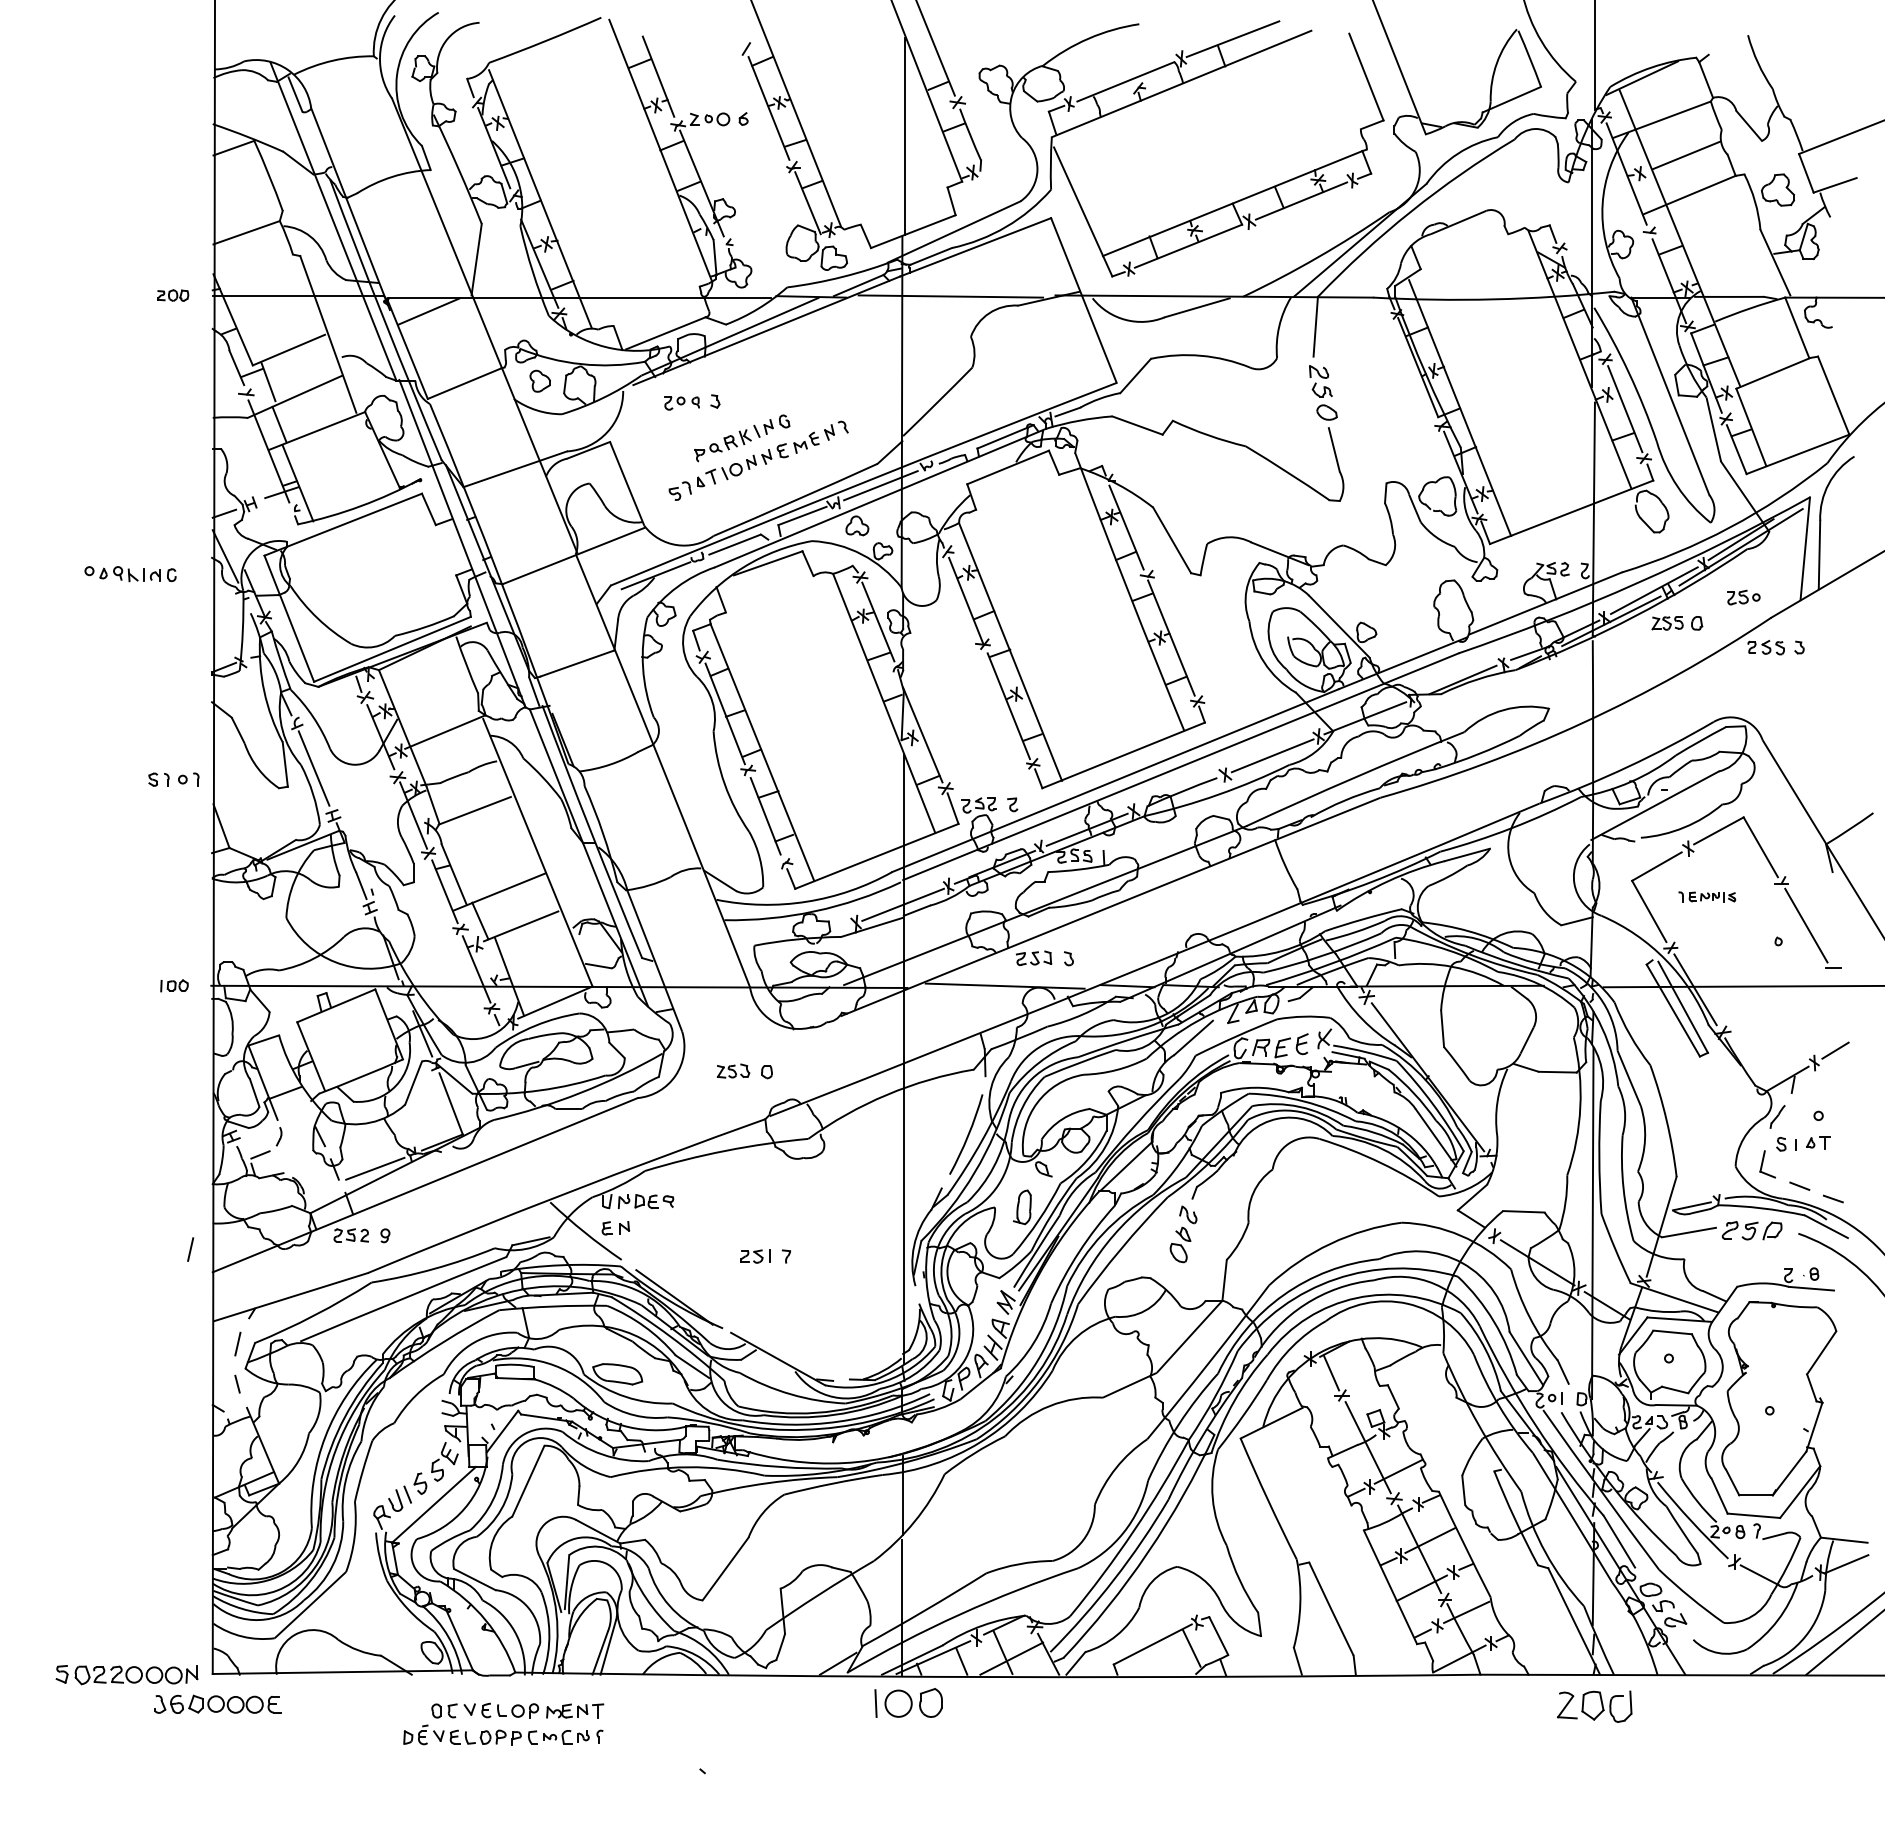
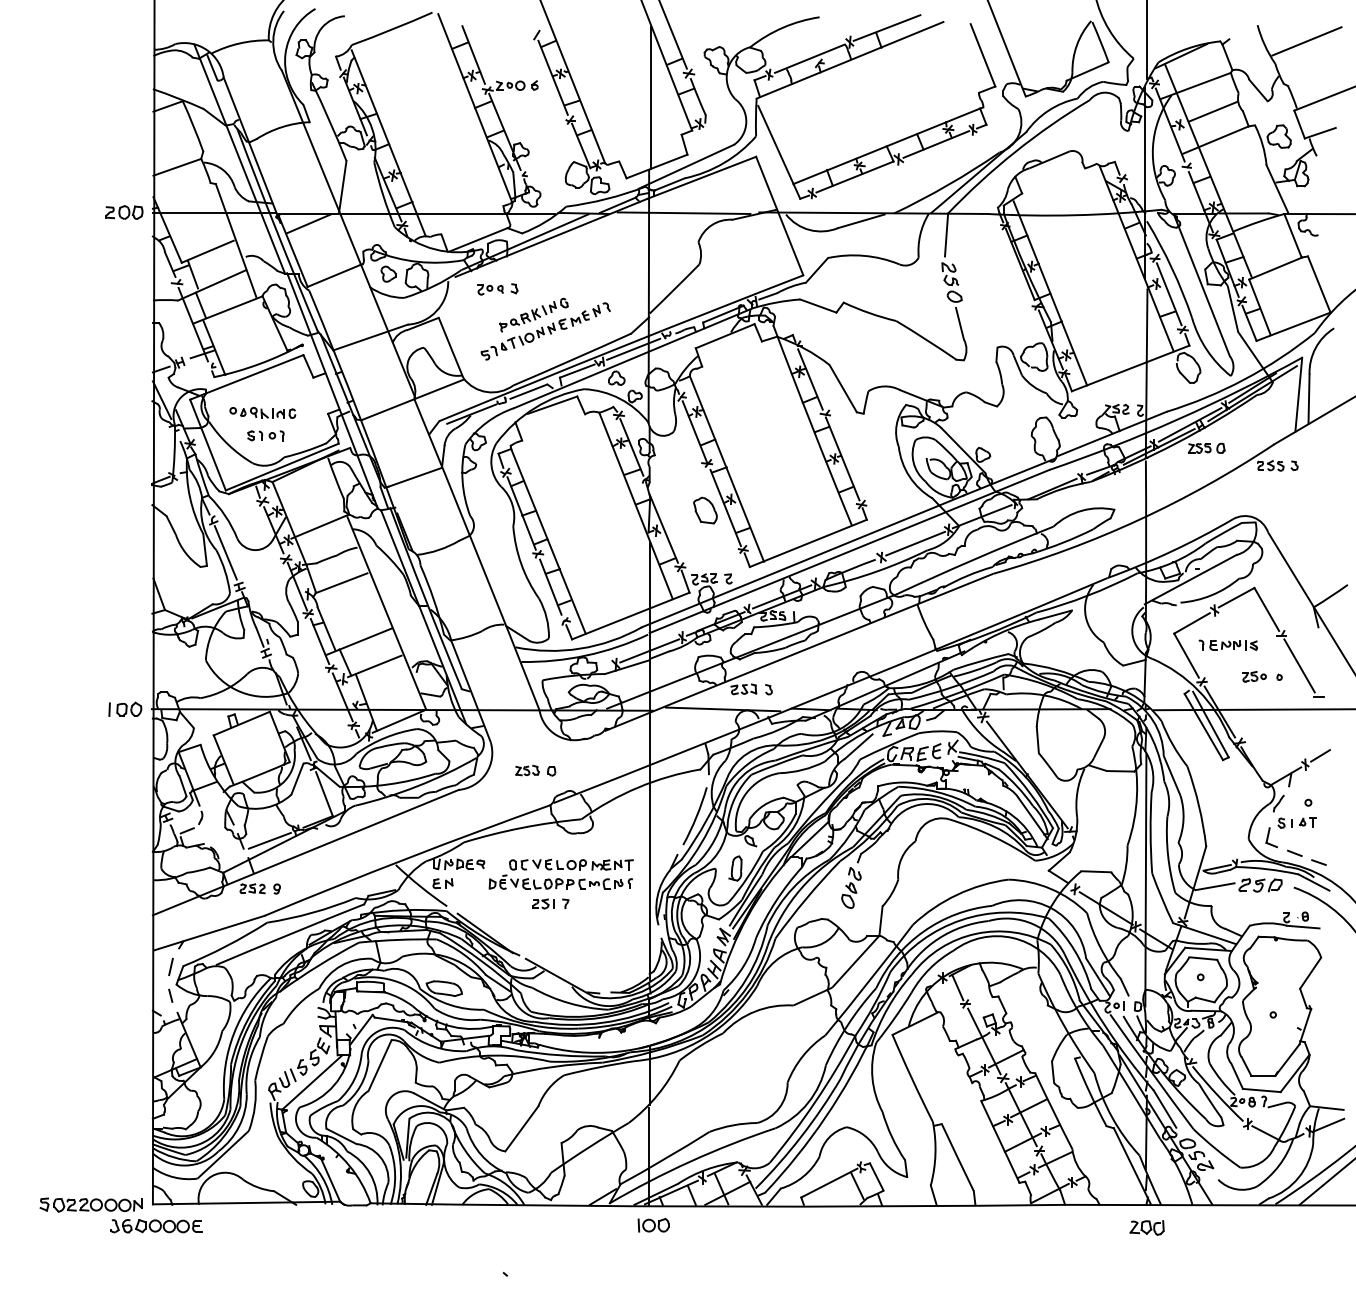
line: (1815, 57) -> (1306, 41), added
part: (173, 295) -> (124, 212), size x1.67
part: (130, 573) -> (262, 412), moved
part: (1743, 597) -> (1254, 676), moved
part: (980, 709) -> (705, 510), added
part: (173, 779) -> (265, 435), moved
part: (1706, 895) -> (1227, 644), size x1.43
part: (174, 984) -> (125, 708), size x1.67
line: (189, 1248) -> (136, 898), removed
part: (908, 1703) -> (653, 1225), size x0.62
part: (1593, 1706) -> (1146, 1227), size x0.62
part: (502, 1722) -> (560, 873), moved

